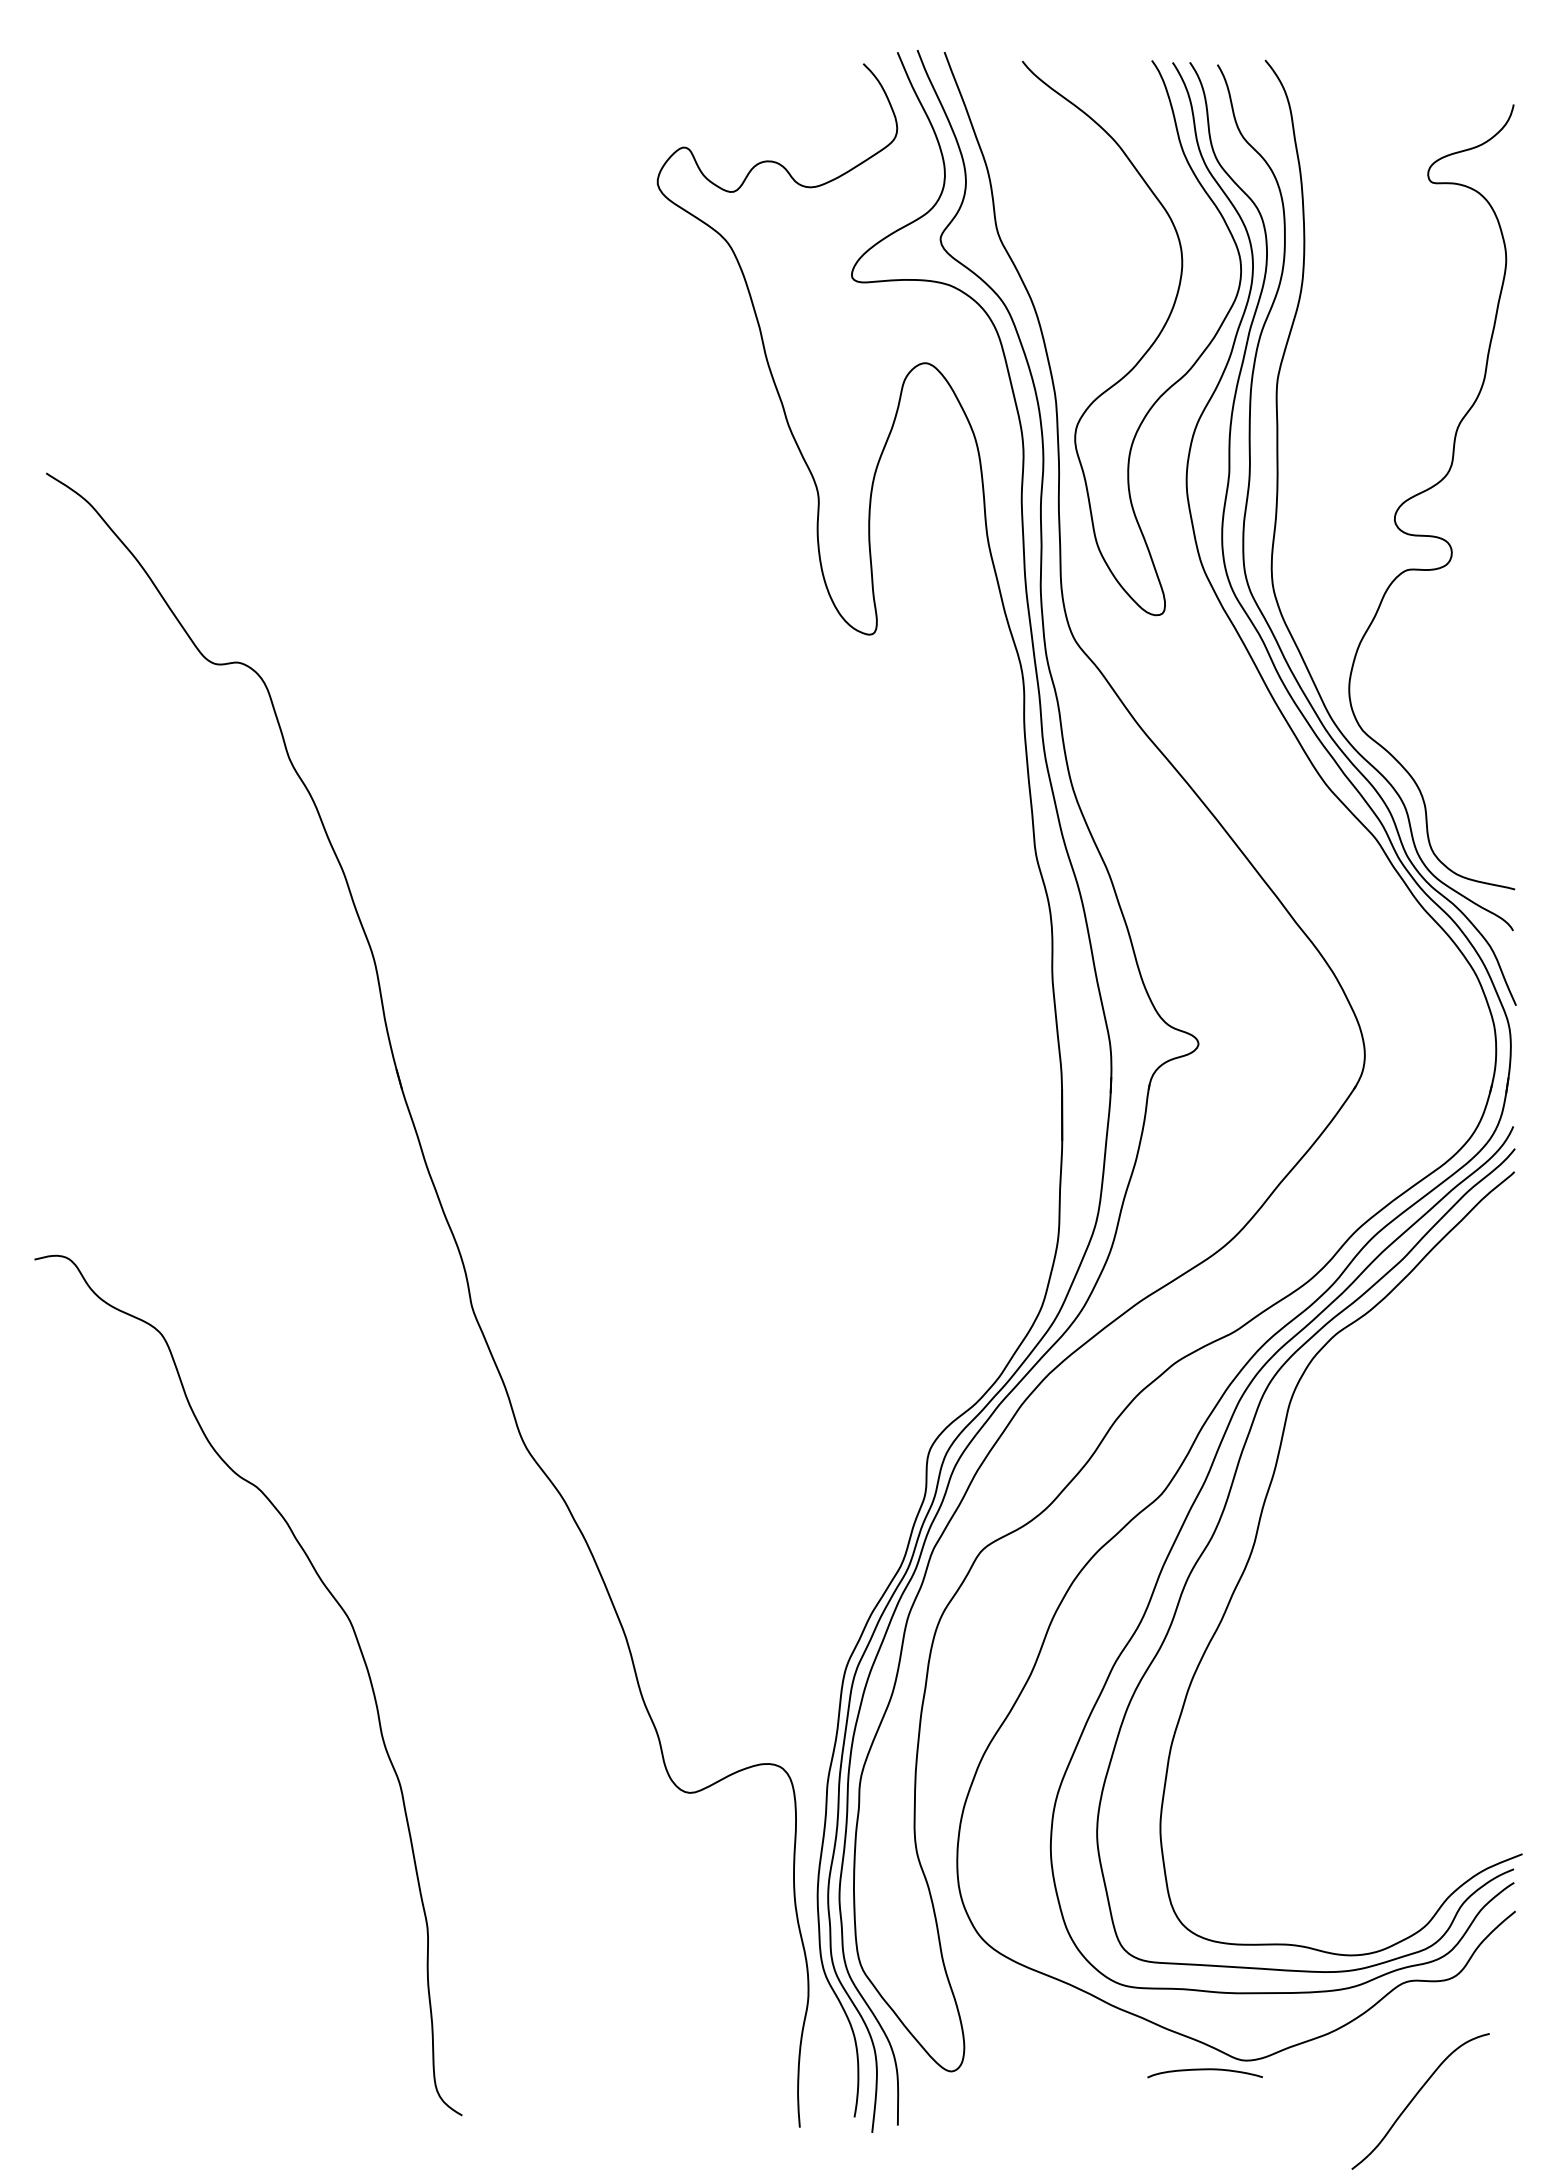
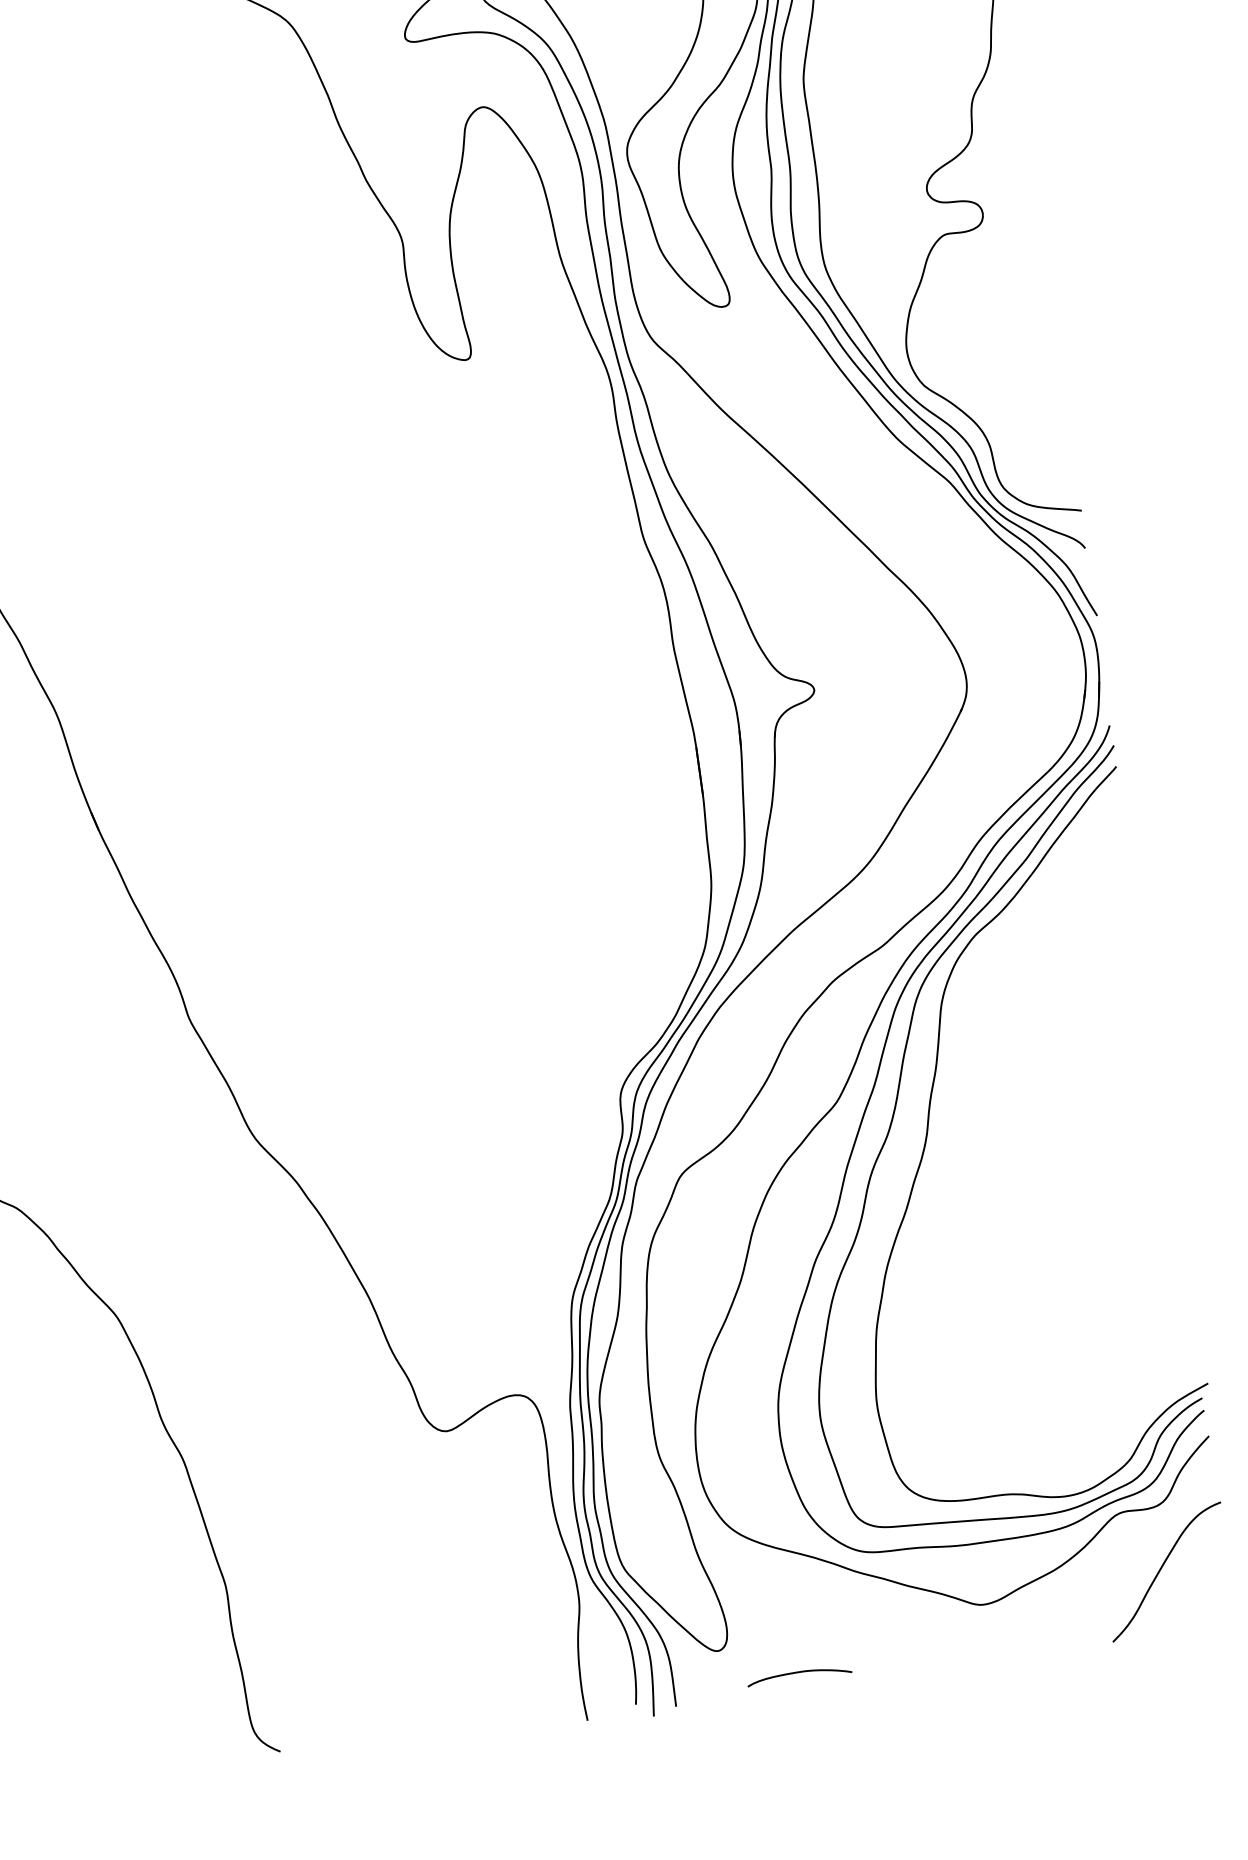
curve: (1204, 2070) -> (798, 1673), moved
curve: (1416, 2096) -> (1162, 1568), moved

